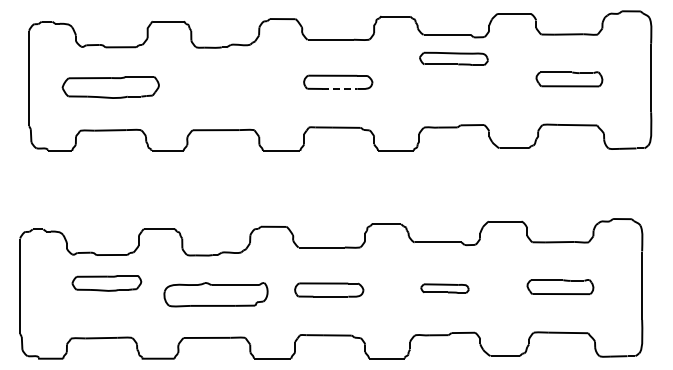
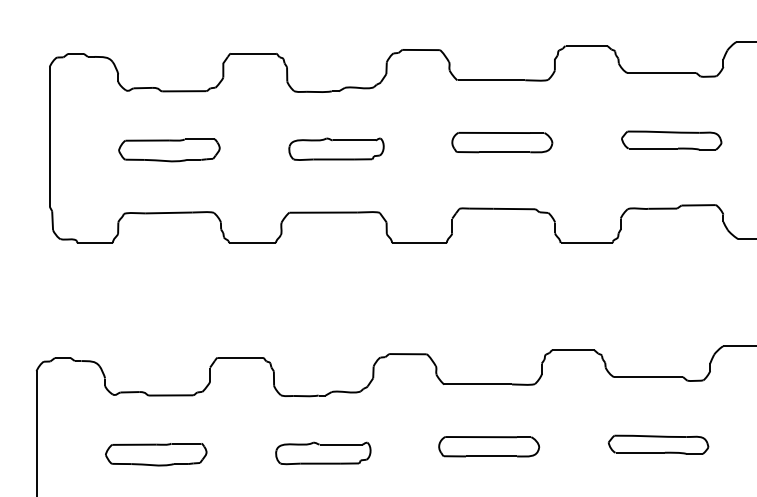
part: (453, 58) -> (671, 139), moved
part: (224, 86) -> (335, 148), added
part: (110, 87) -> (168, 150), size x0.71
line: (340, 88) -> (505, 151), dashed -> solid
part: (106, 283) -> (155, 454), moved
part: (444, 288) -> (657, 444), size x1.43
part: (215, 294) -> (322, 453), size x0.62

